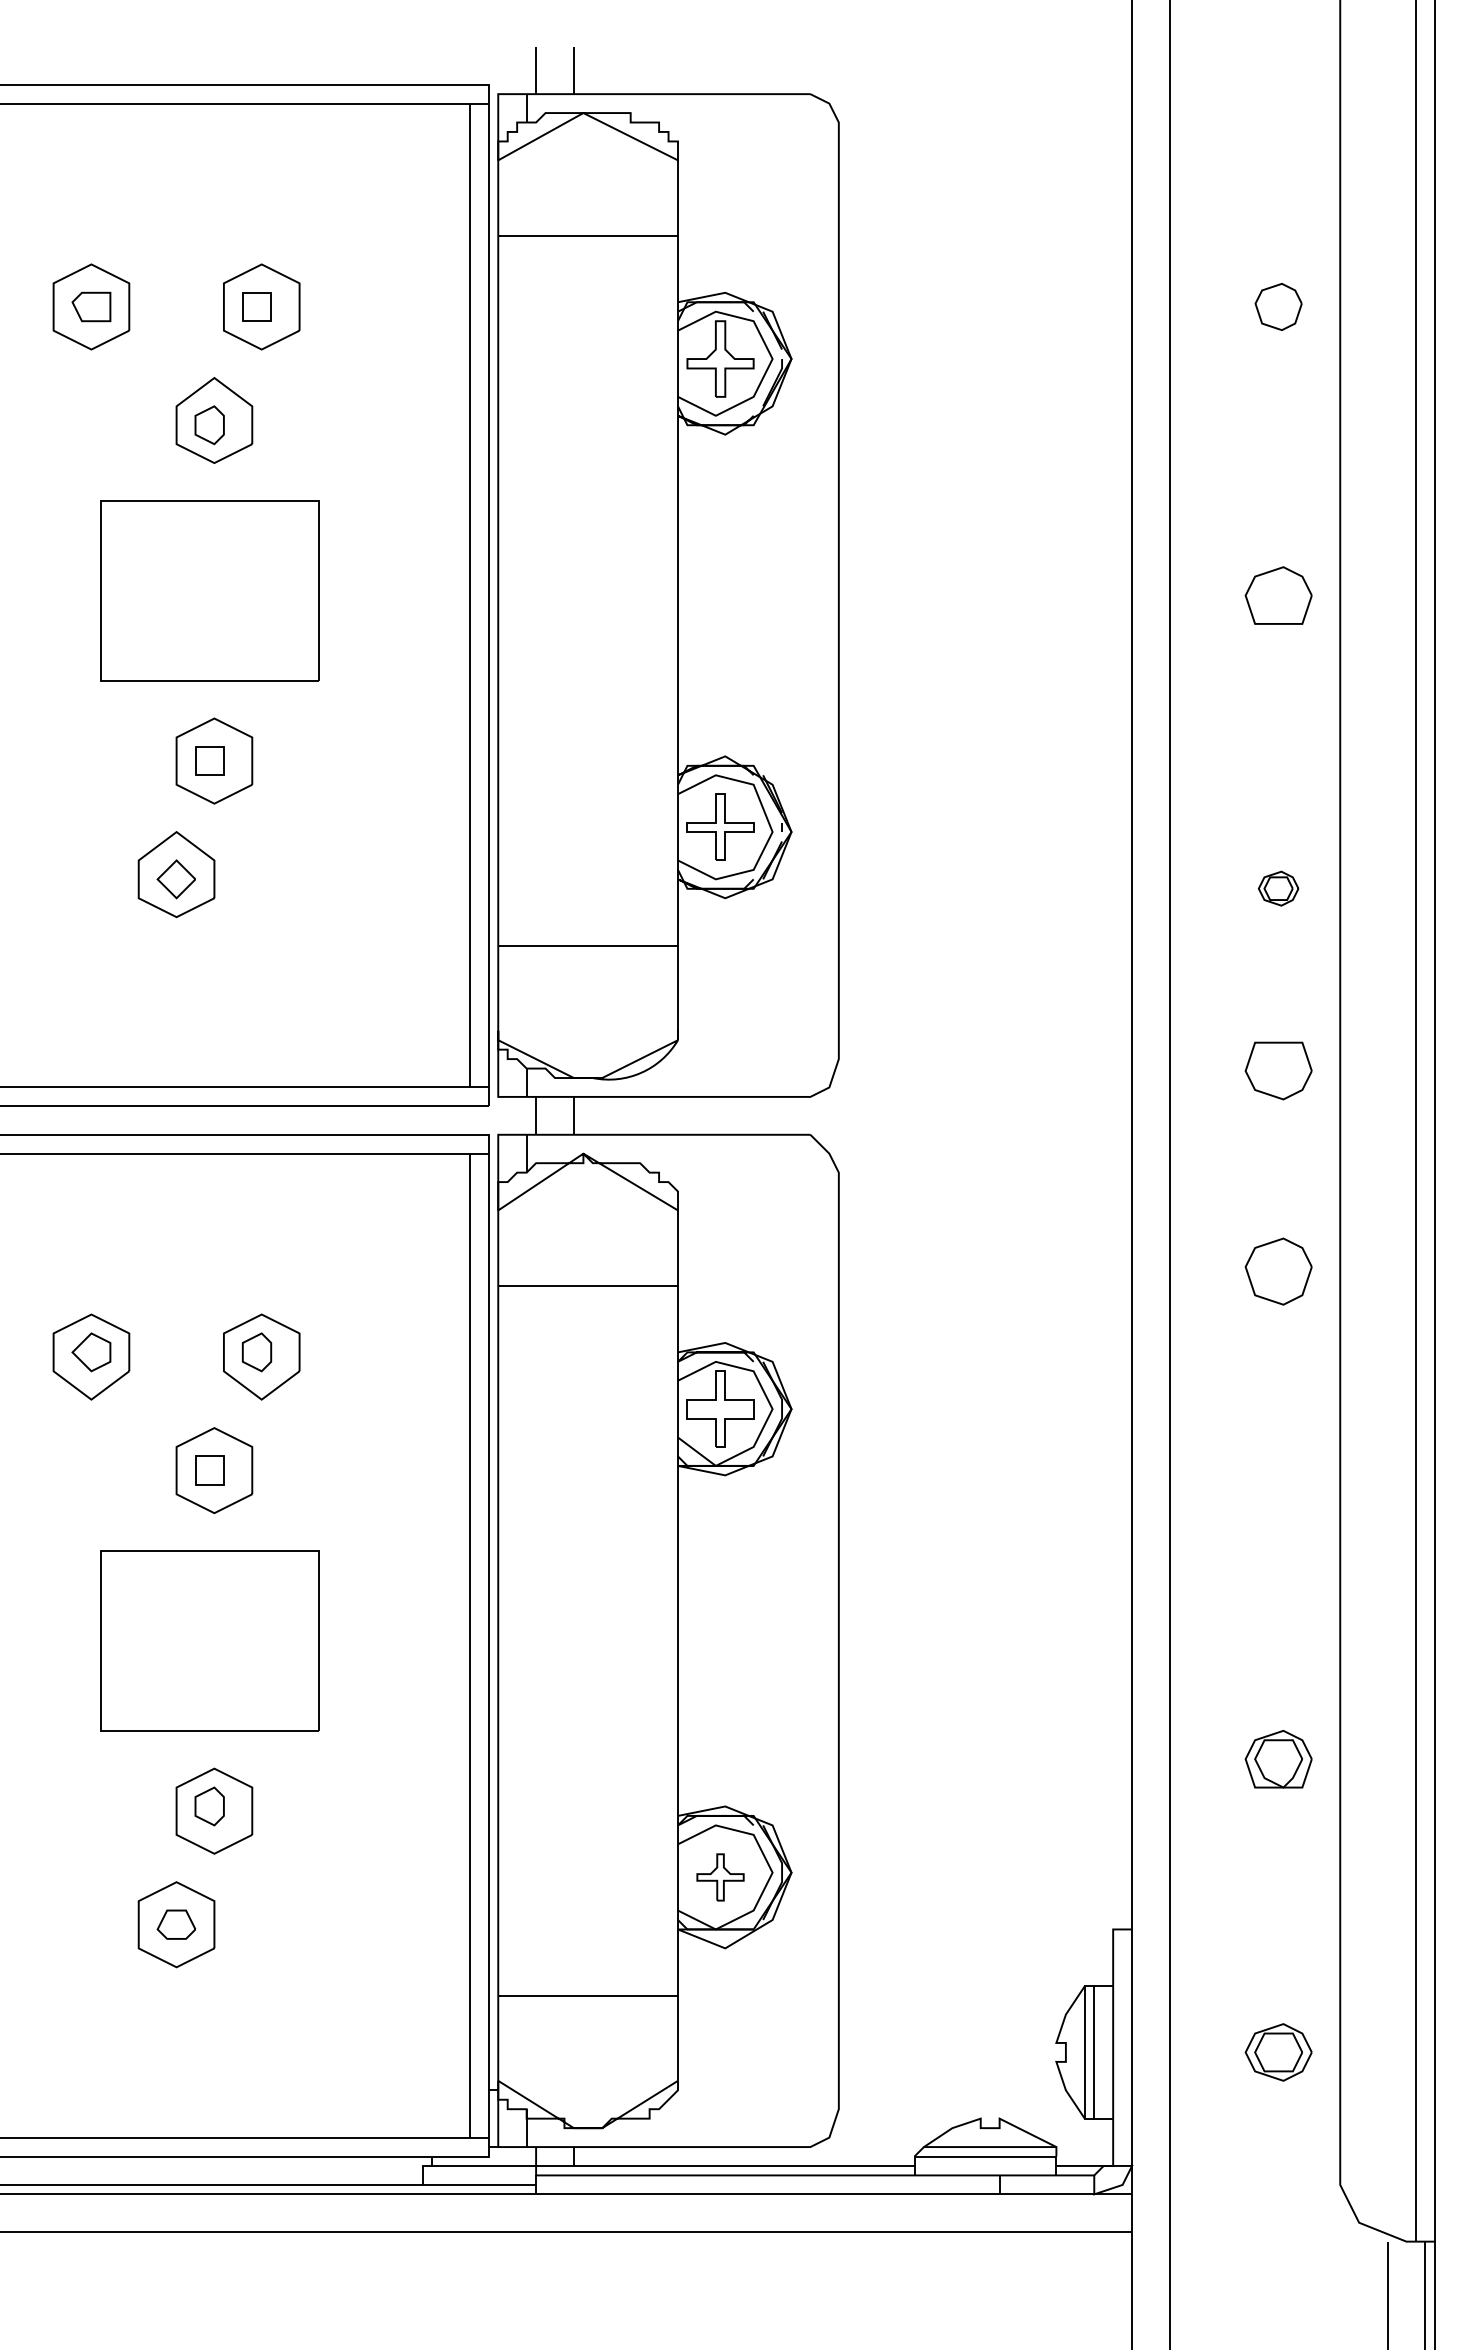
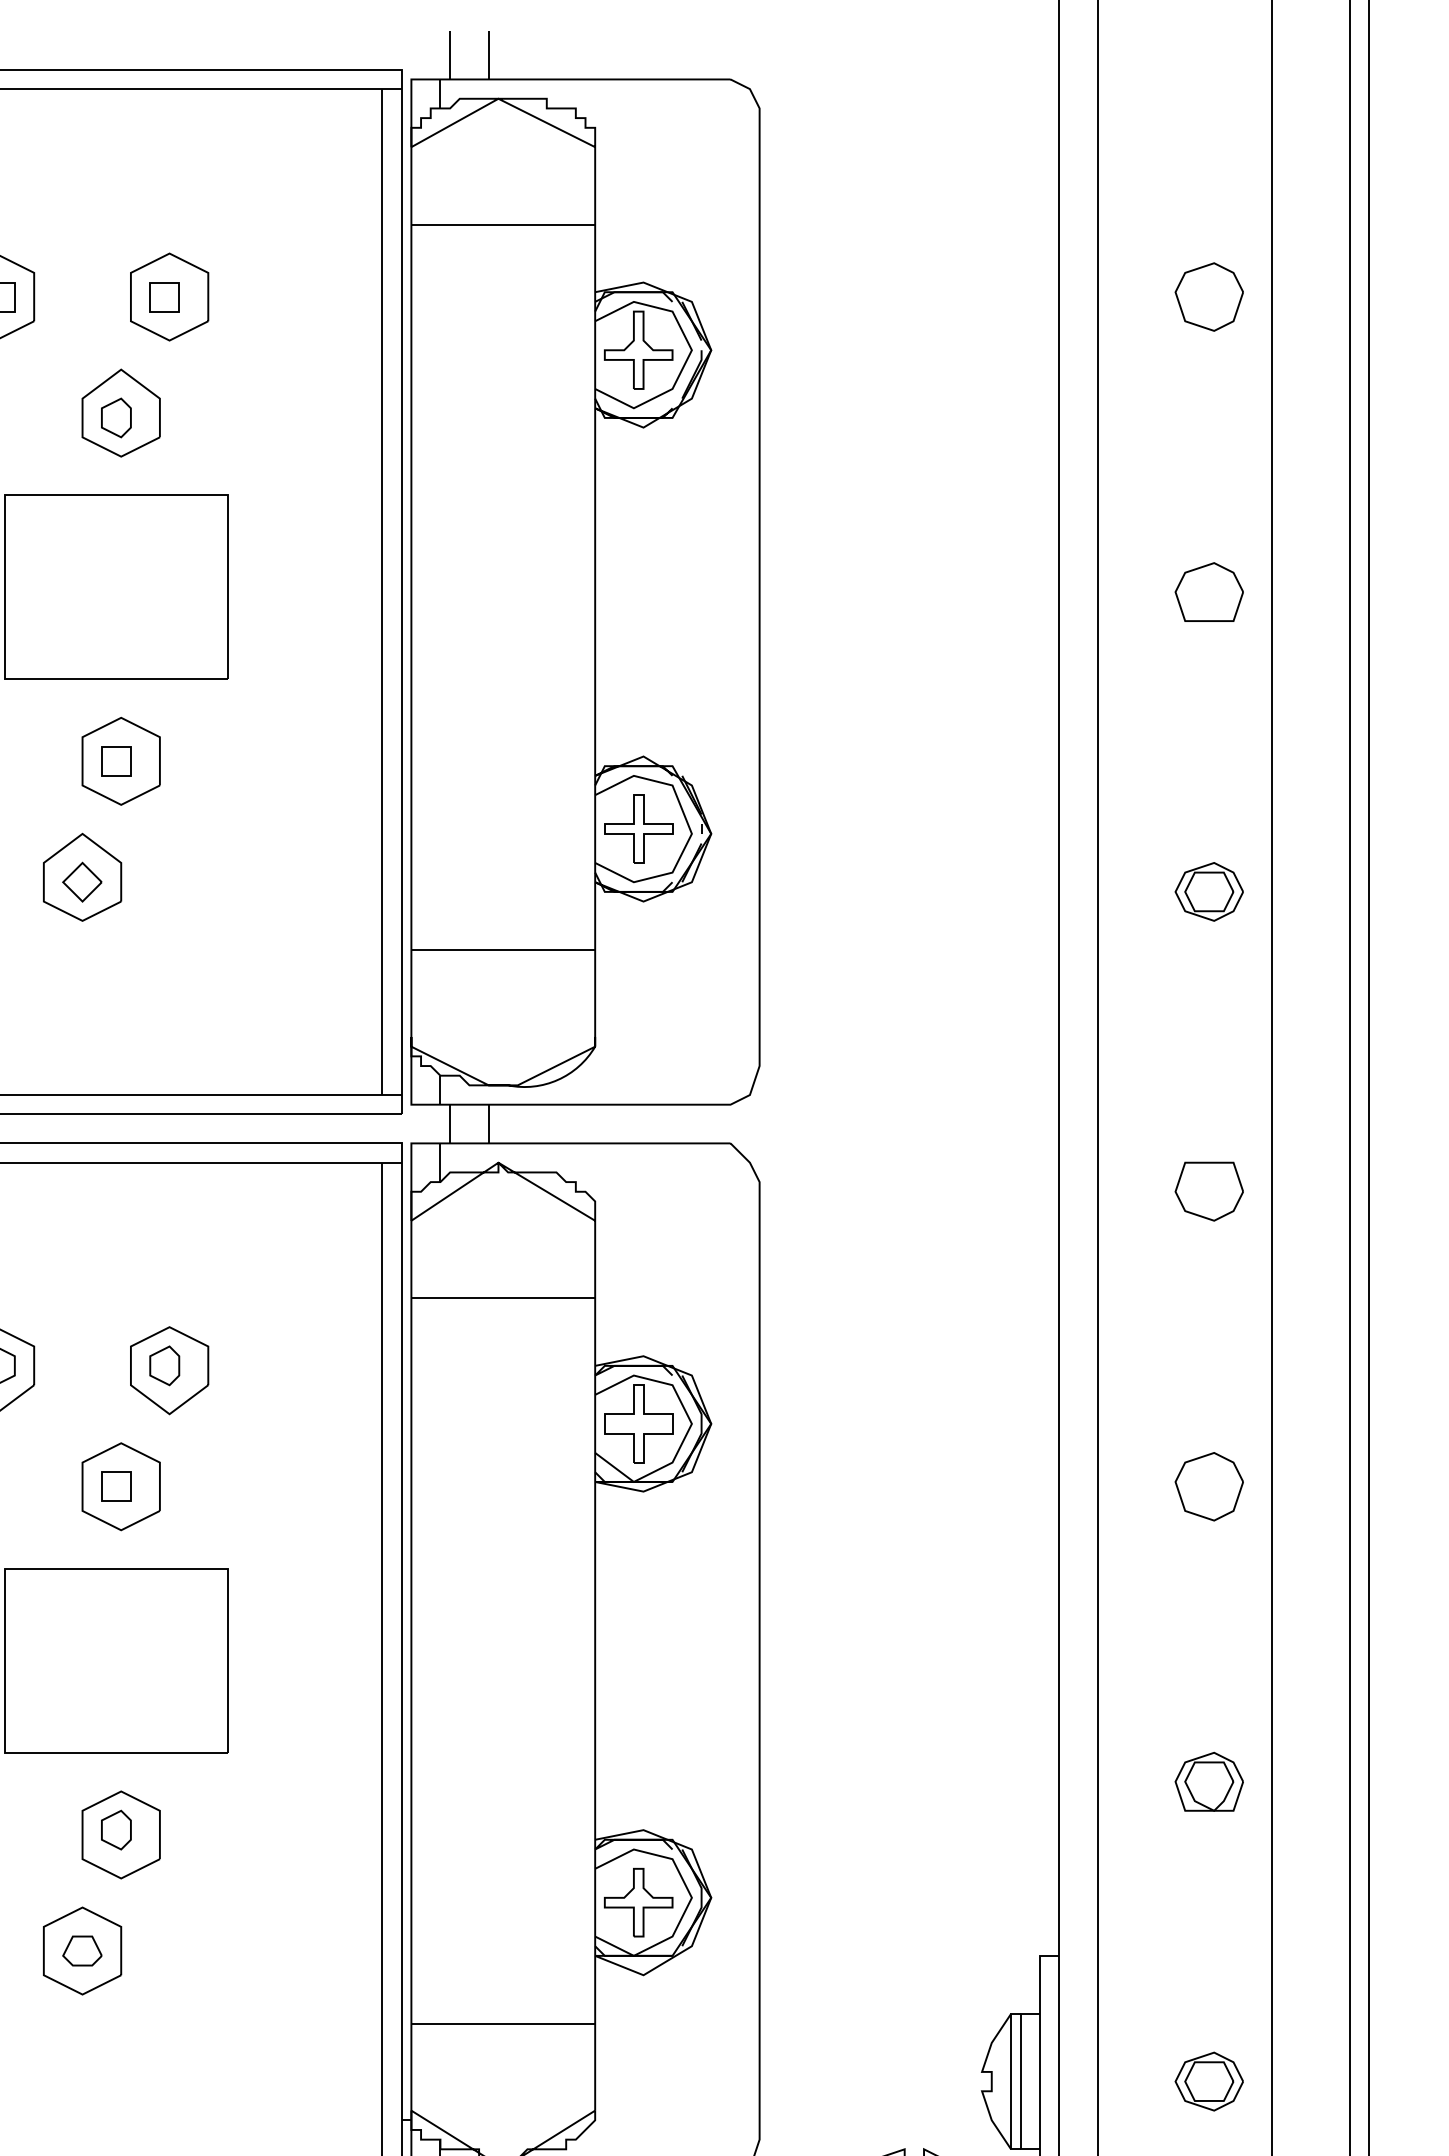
part: (1278, 306) -> (1209, 296), size x1.43
part: (1278, 888) -> (1209, 891), size x1.67
part: (1278, 1070) -> (1209, 1191), moved
part: (1278, 1271) -> (1209, 1486), moved
part: (720, 1877) -> (638, 1902), size x1.43

